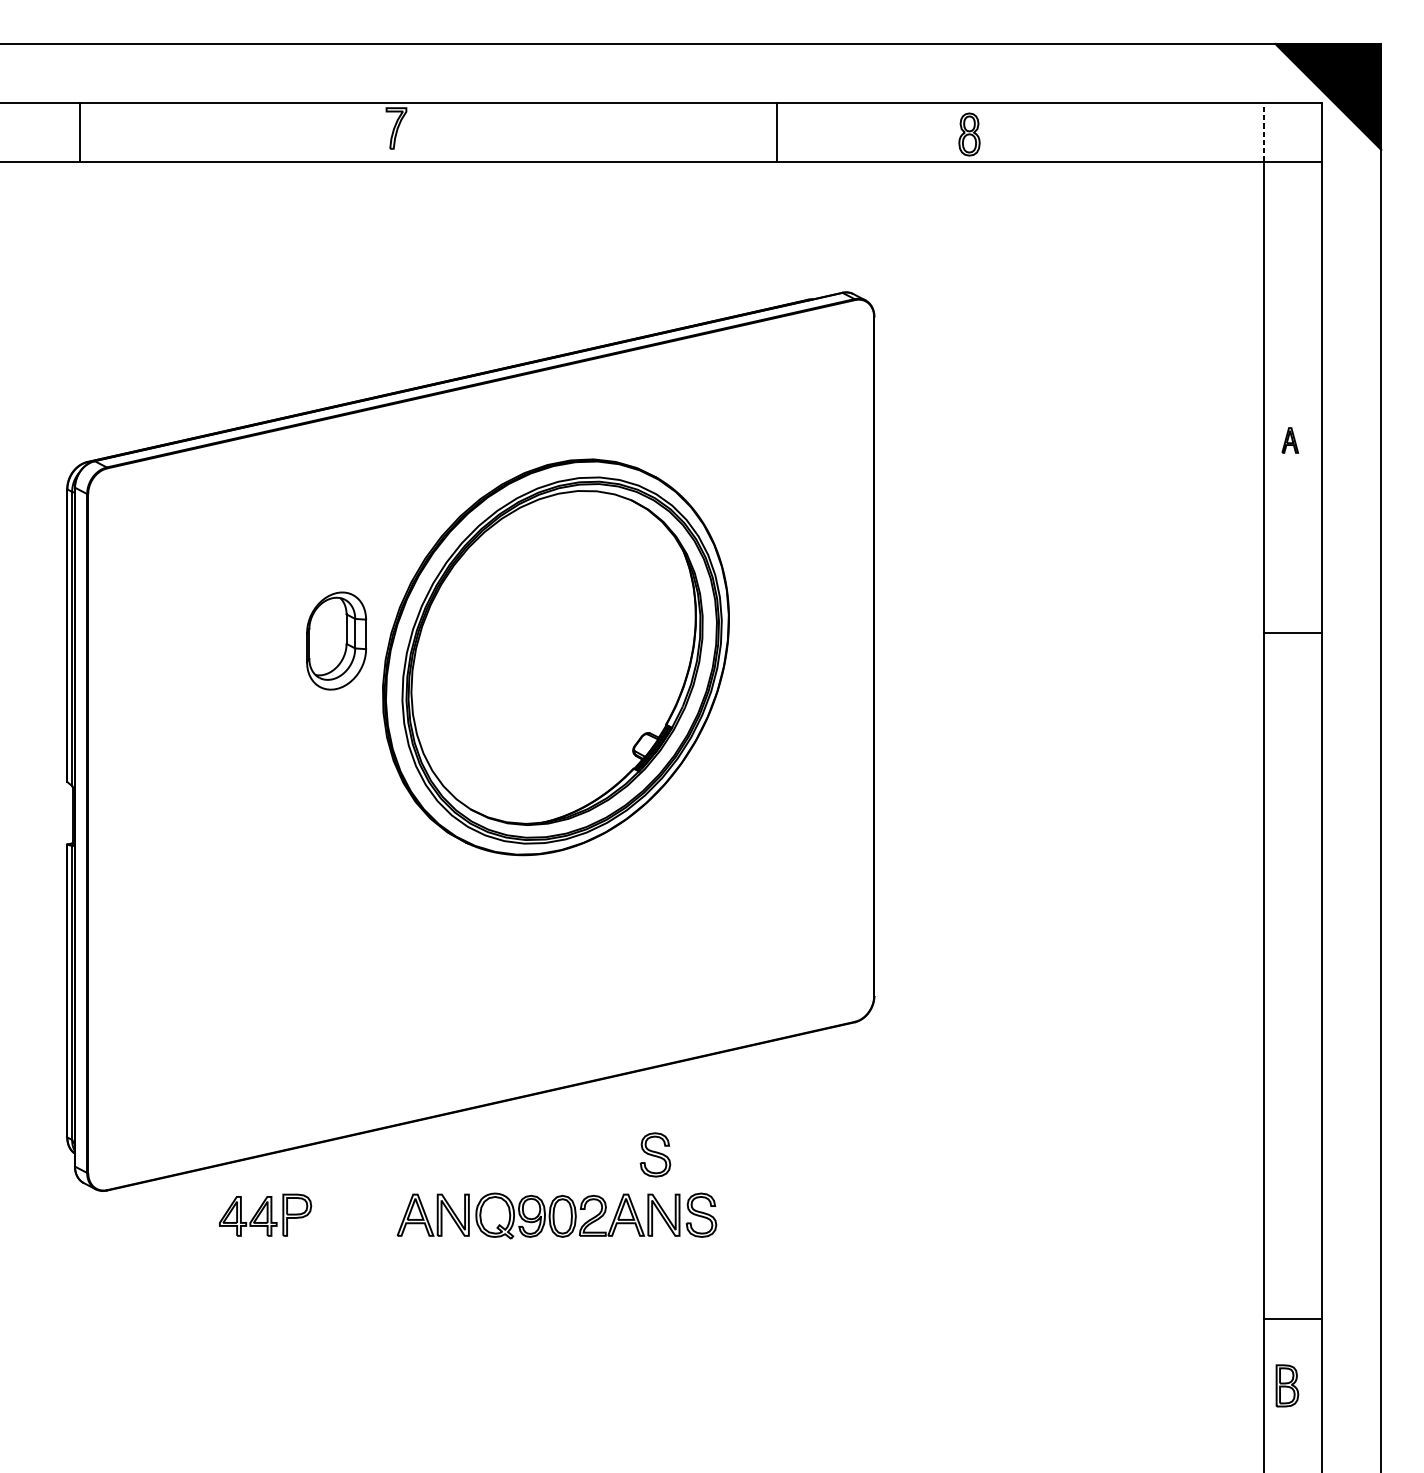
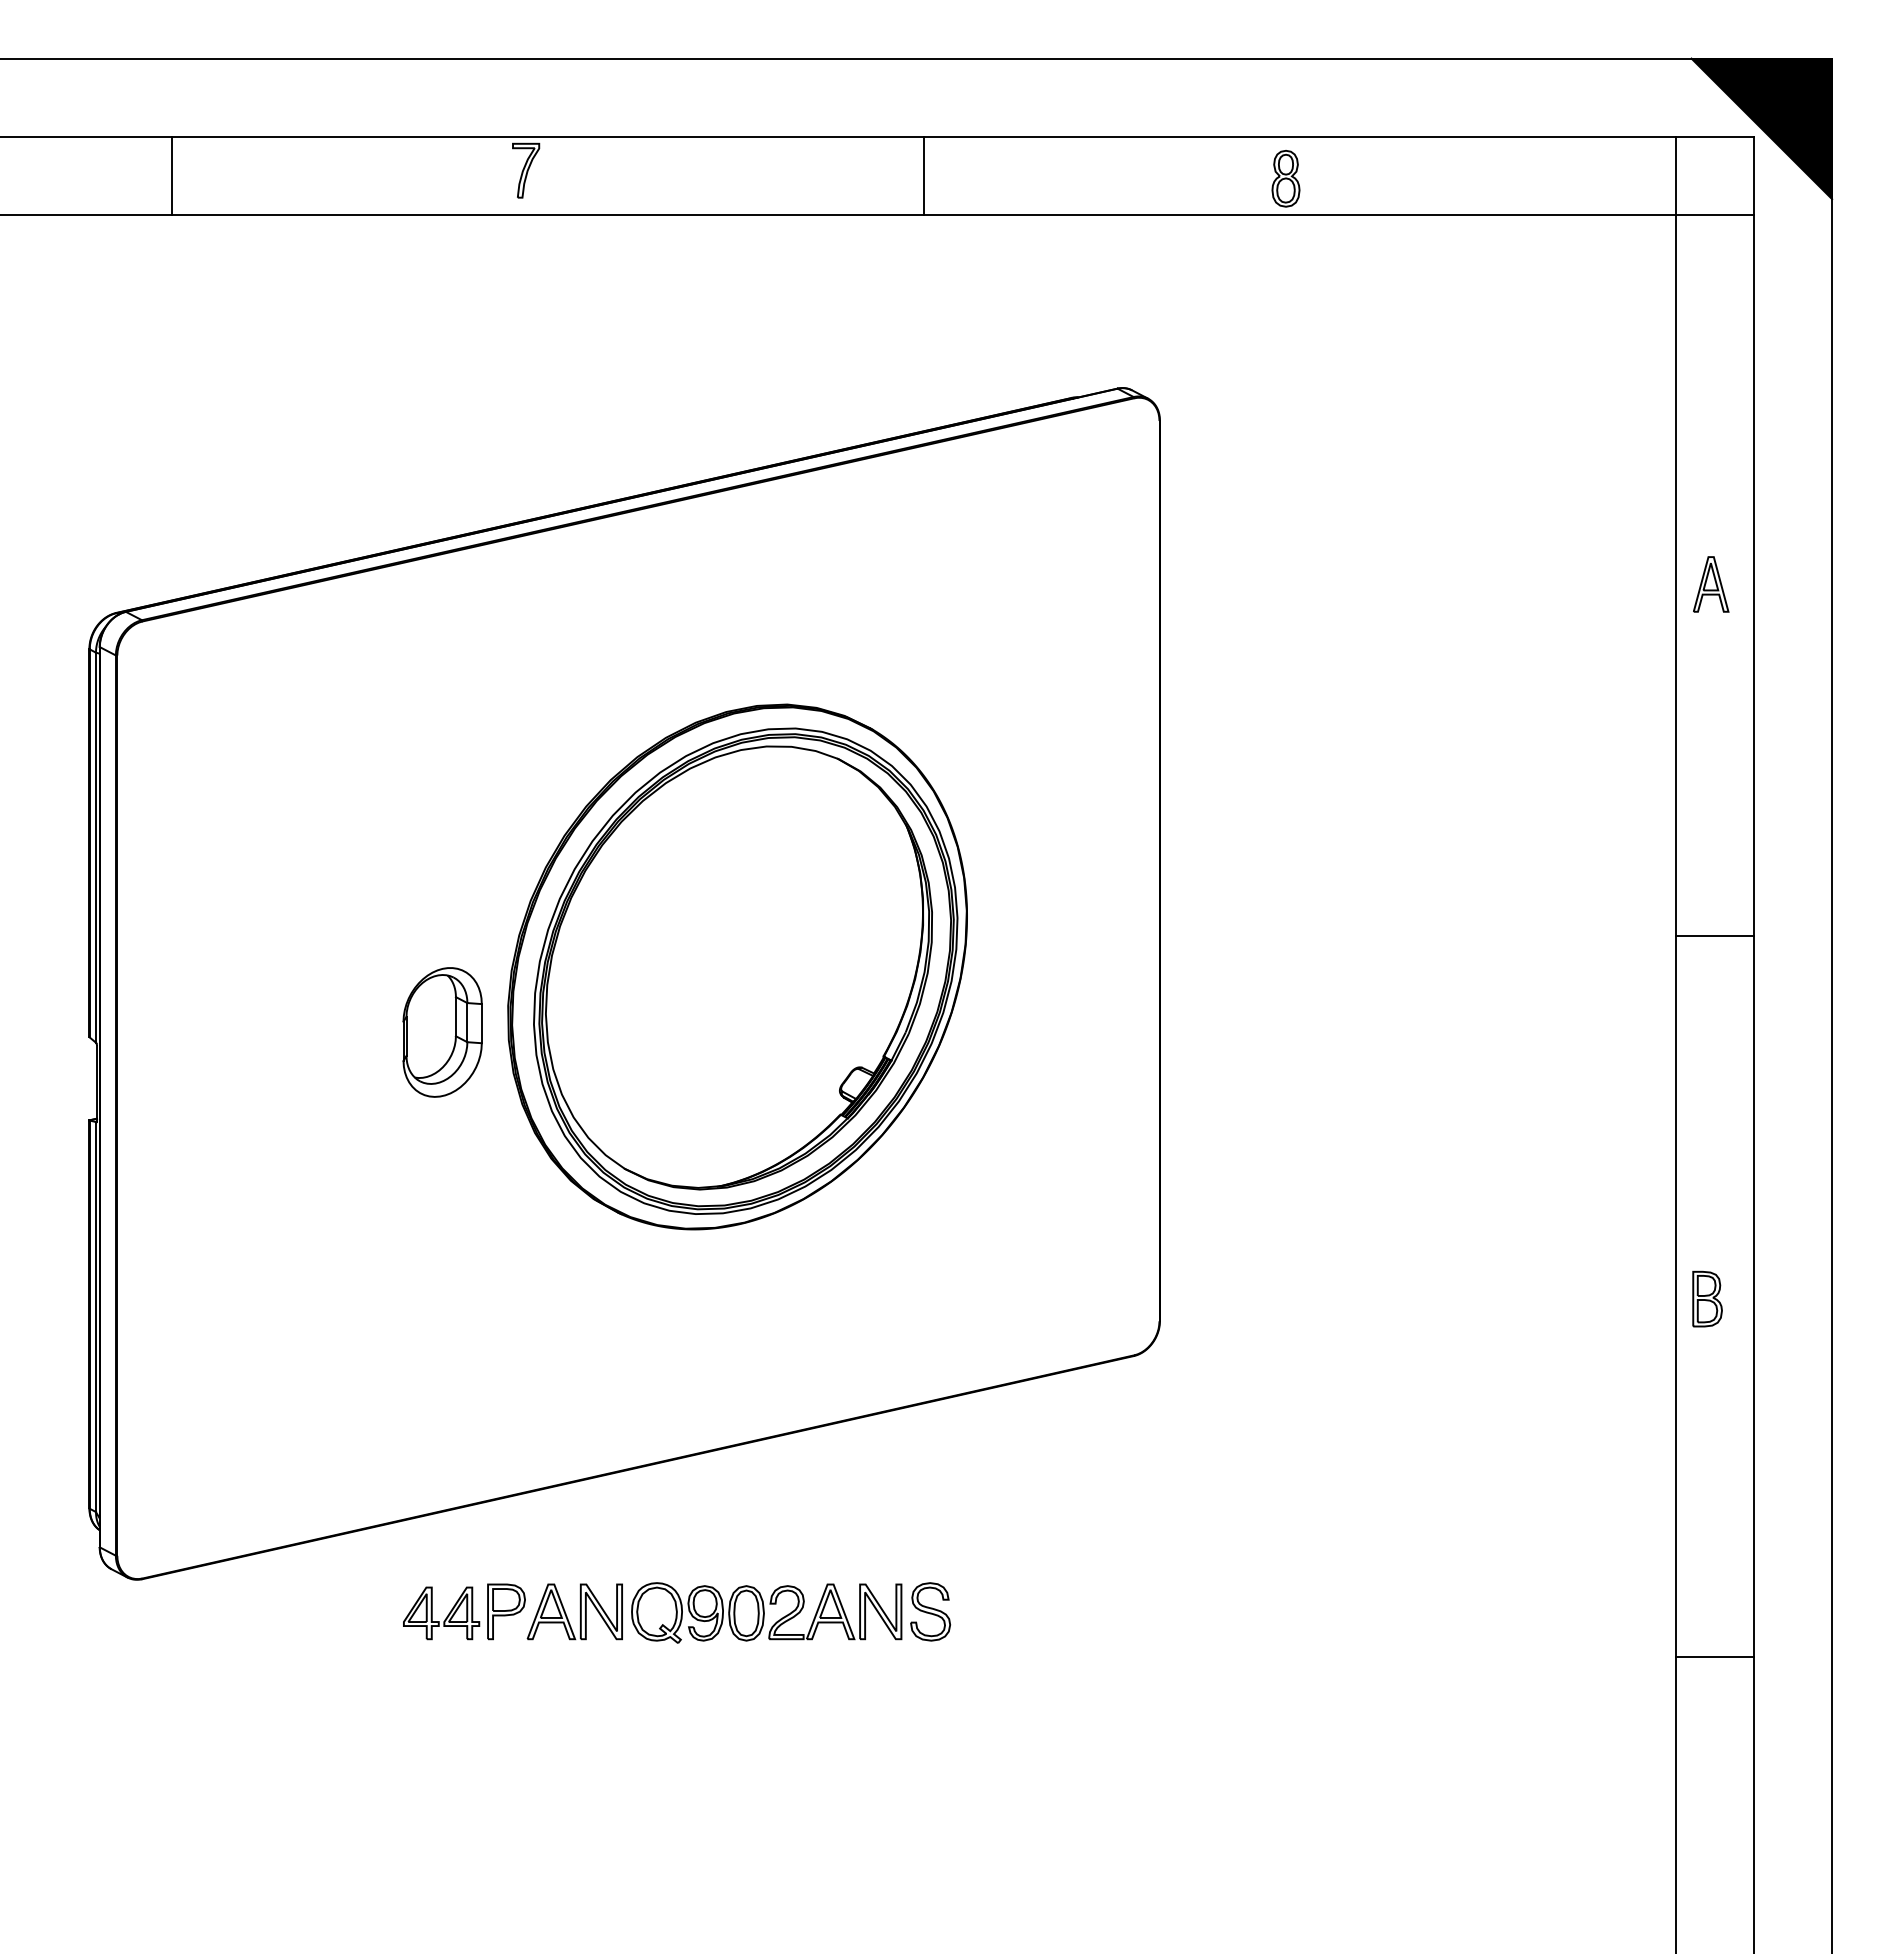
line: (80, 132) -> (172, 175), moved
line: (777, 132) -> (924, 175), moved
line: (1263, 132) -> (1675, 175), dashed -> solid
part: (1290, 440) -> (1711, 584), size x1.67
line: (1292, 632) -> (1714, 935), moved
part: (336, 641) -> (442, 1032), moved
part: (555, 656) -> (737, 966), moved
part: (655, 1154) -> (869, 1531), removed
part: (265, 1214) -> (464, 1611), moved
line: (1292, 1319) -> (1714, 1657), moved
part: (1287, 1385) -> (1707, 1298), moved

